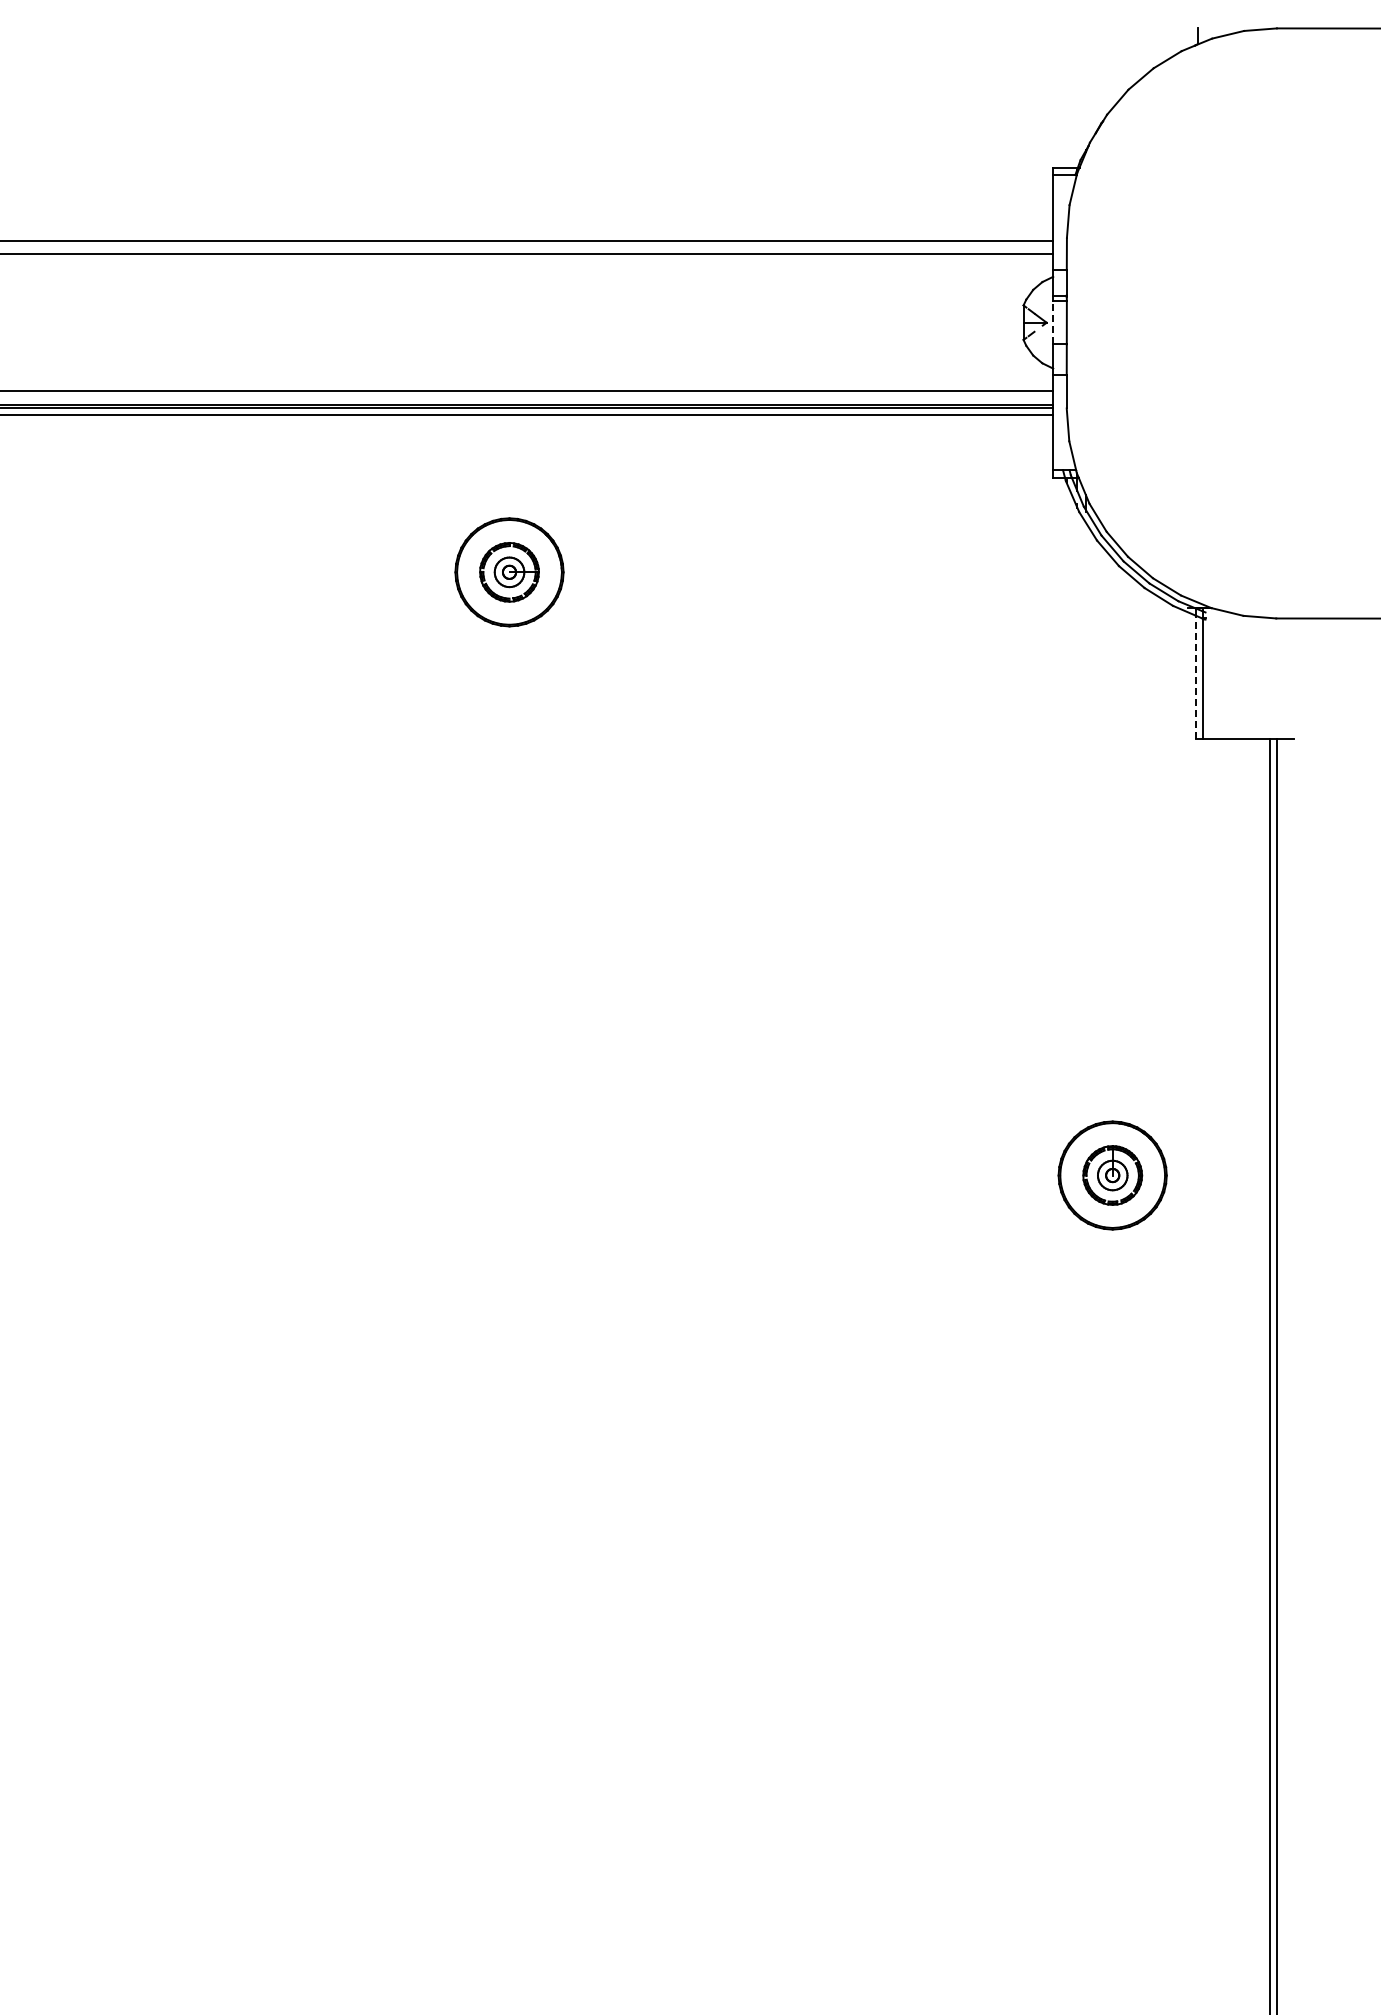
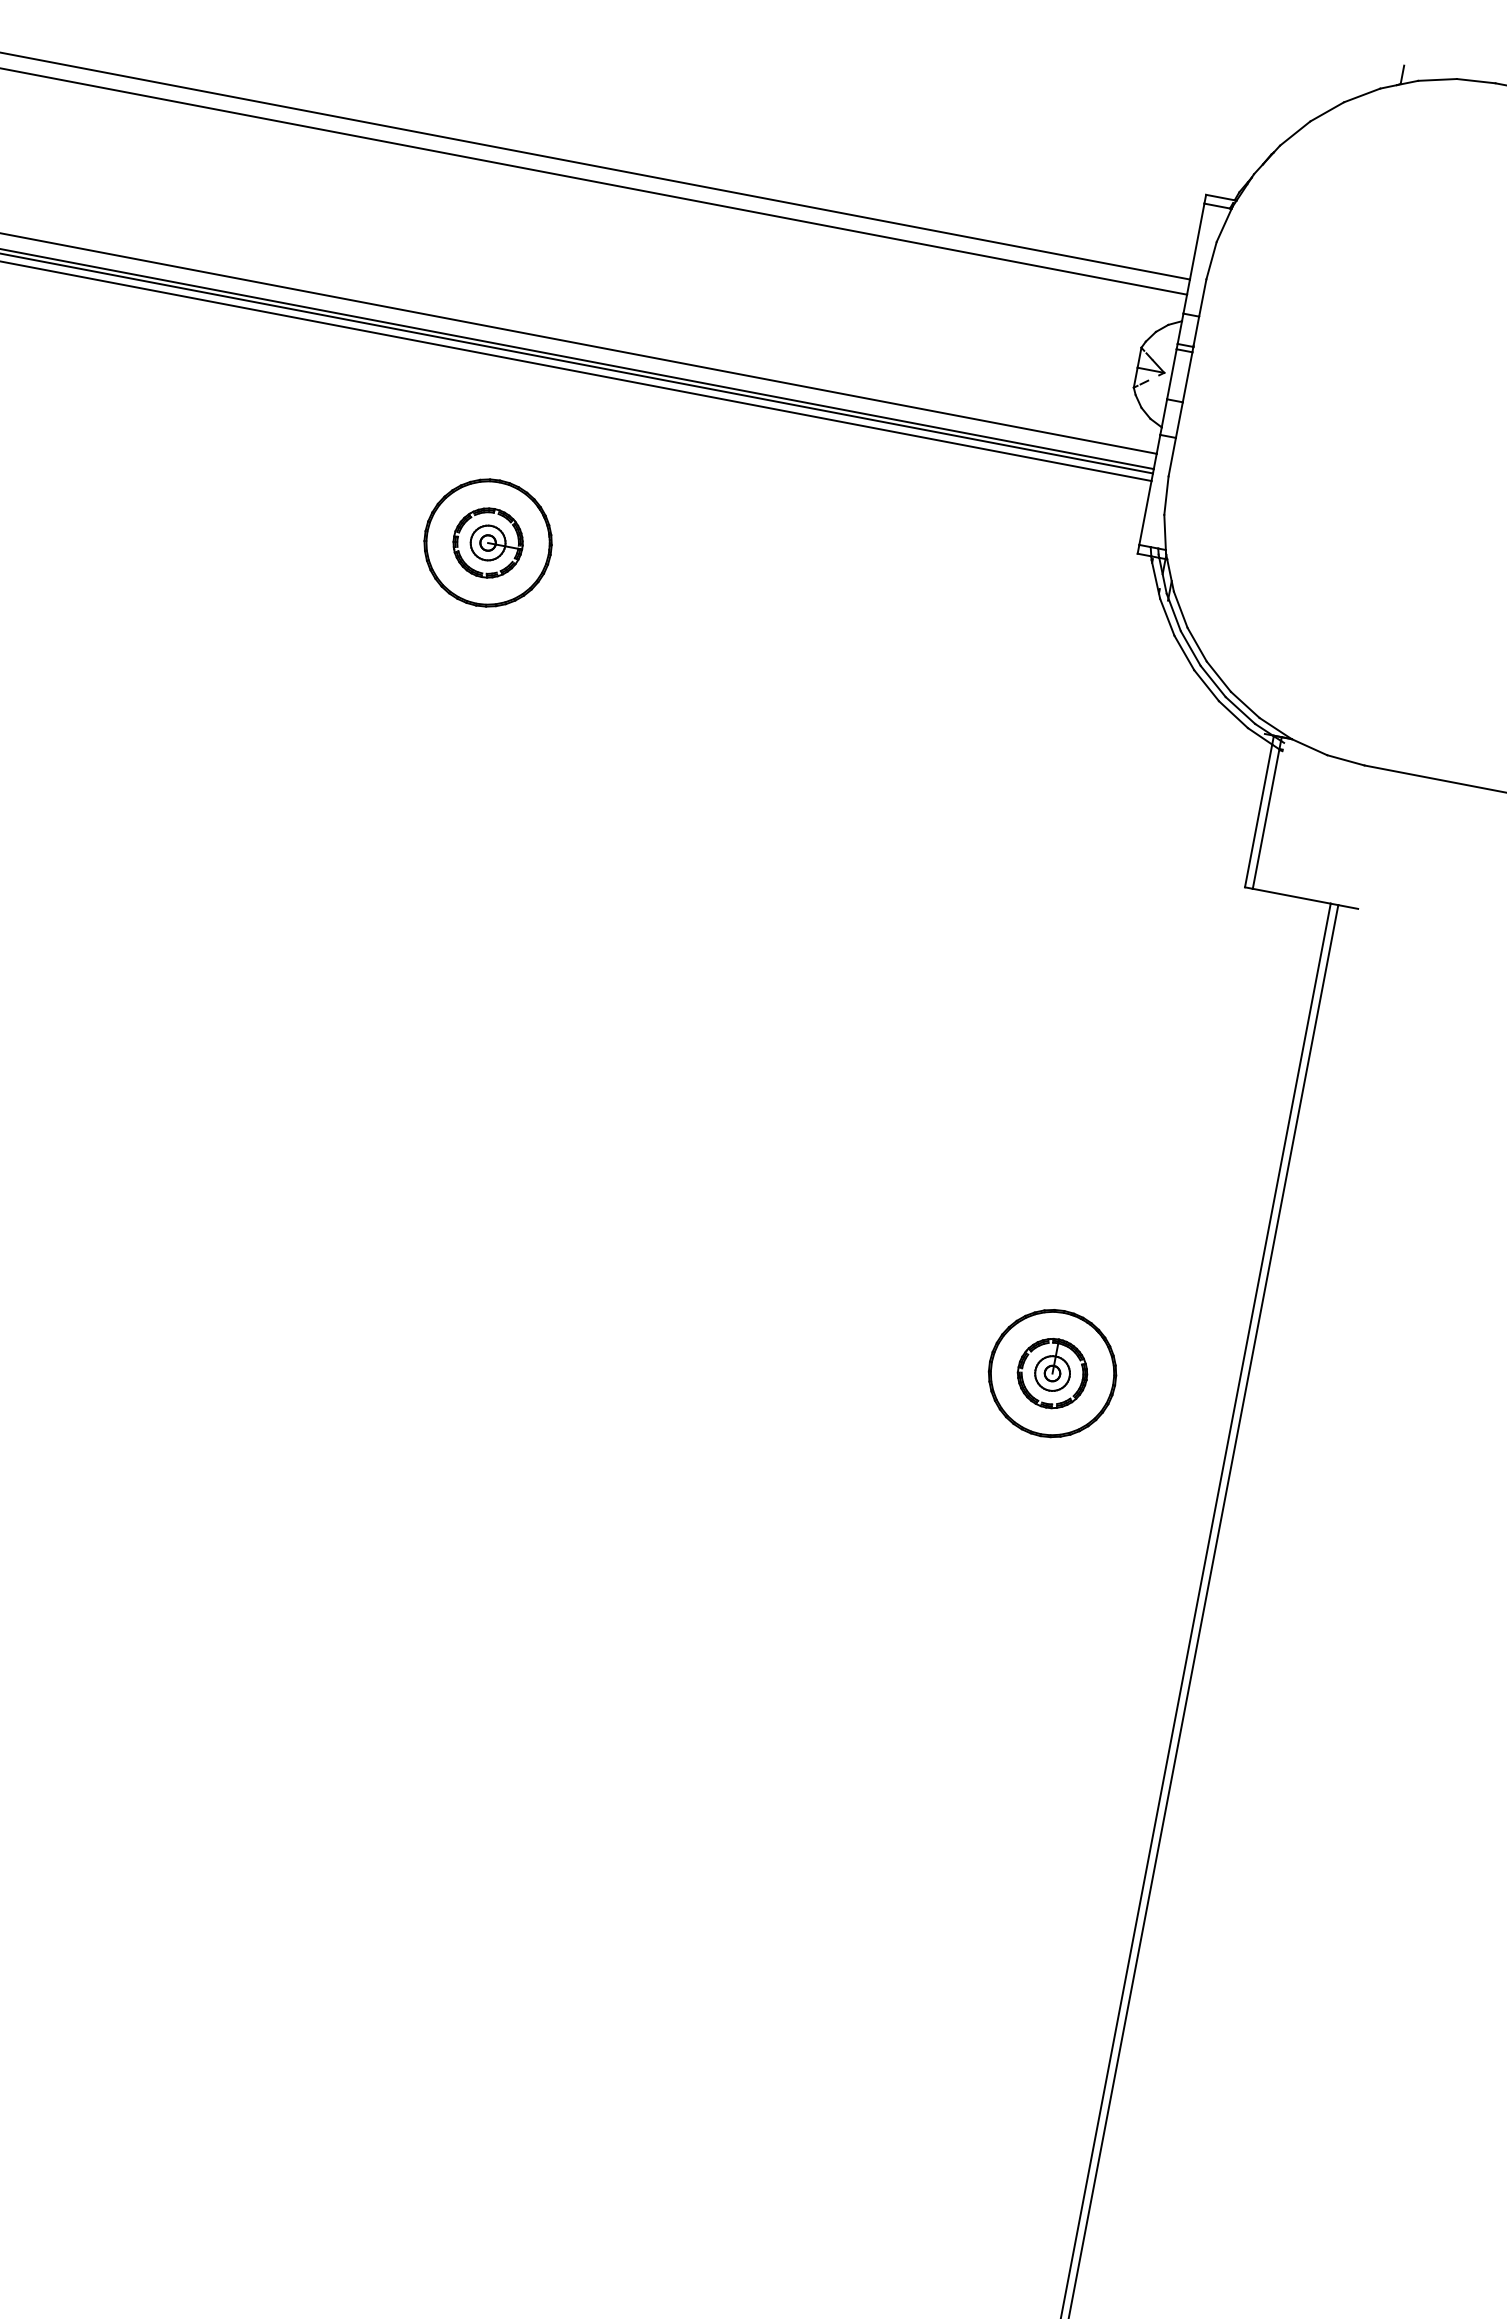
line: (1053, 322) -> (1172, 374), dashed -> solid
line: (1195, 677) -> (1258, 815), dashed -> solid

